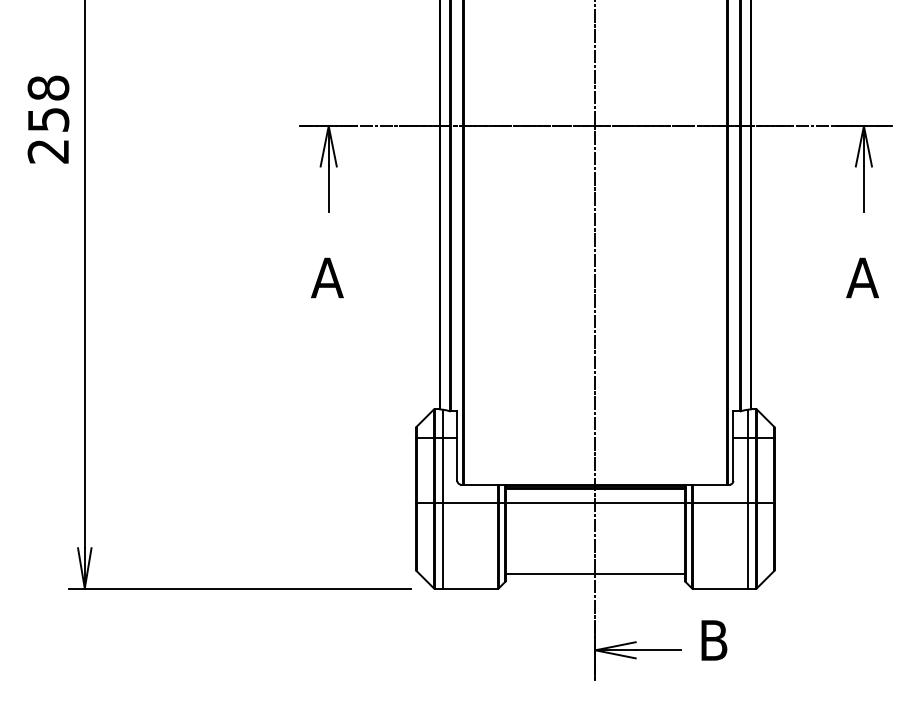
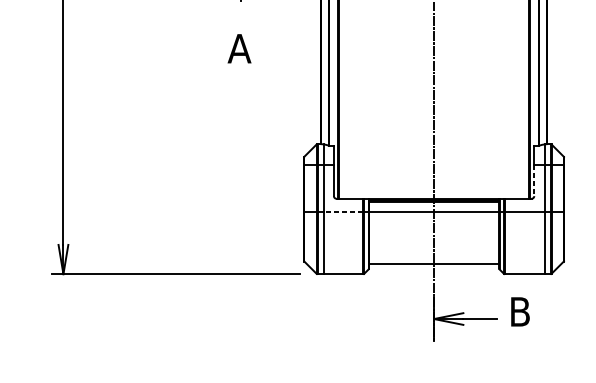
line: (733, 459) -> (534, 180), solid -> dashed
line: (469, 502) -> (342, 211), solid -> dashed

